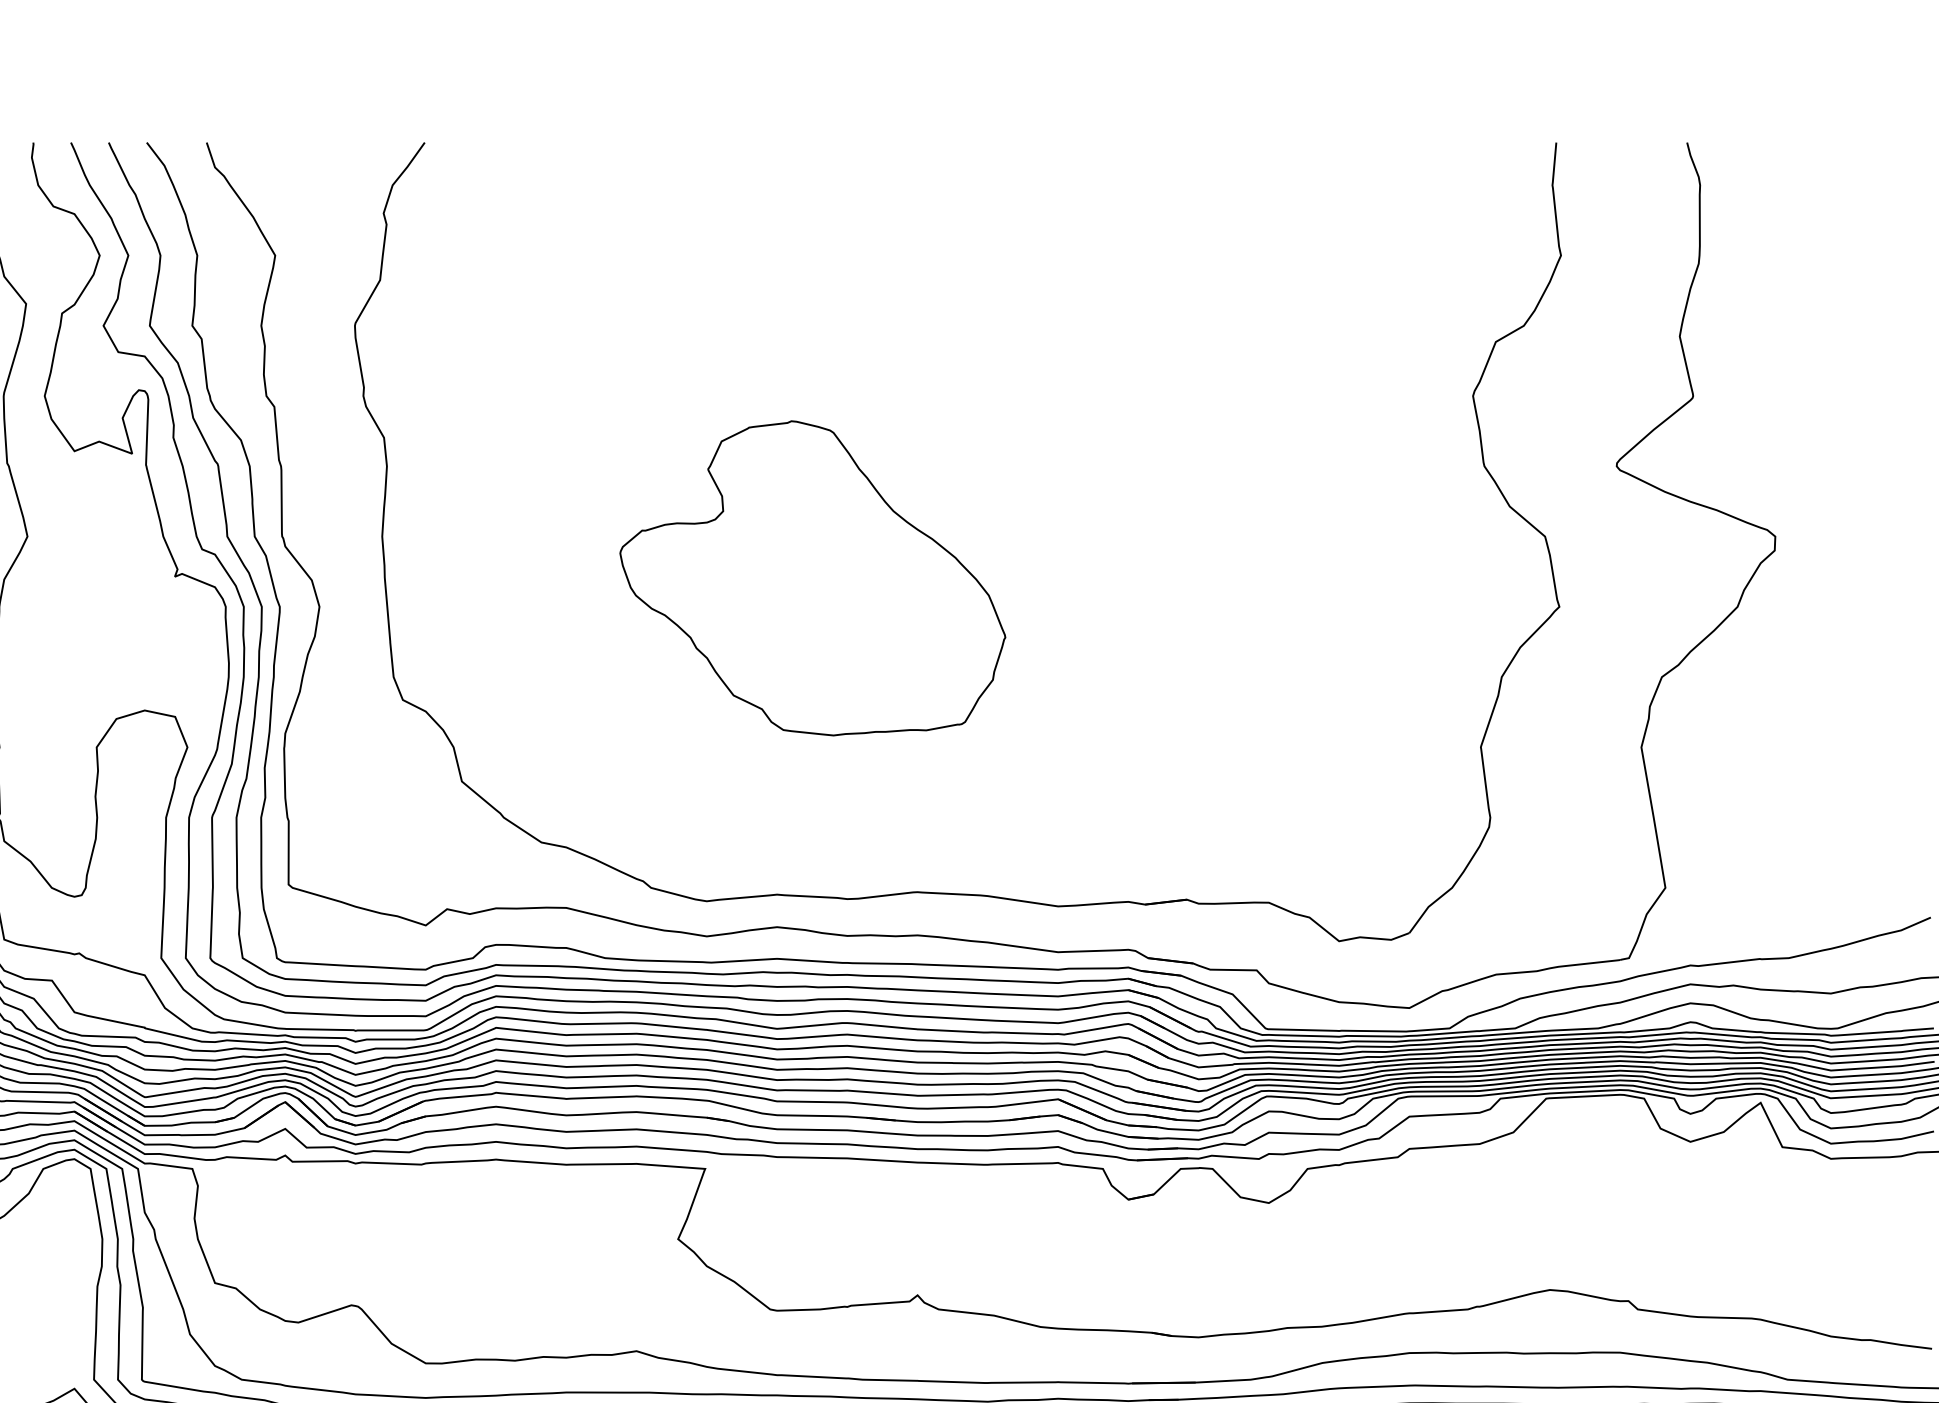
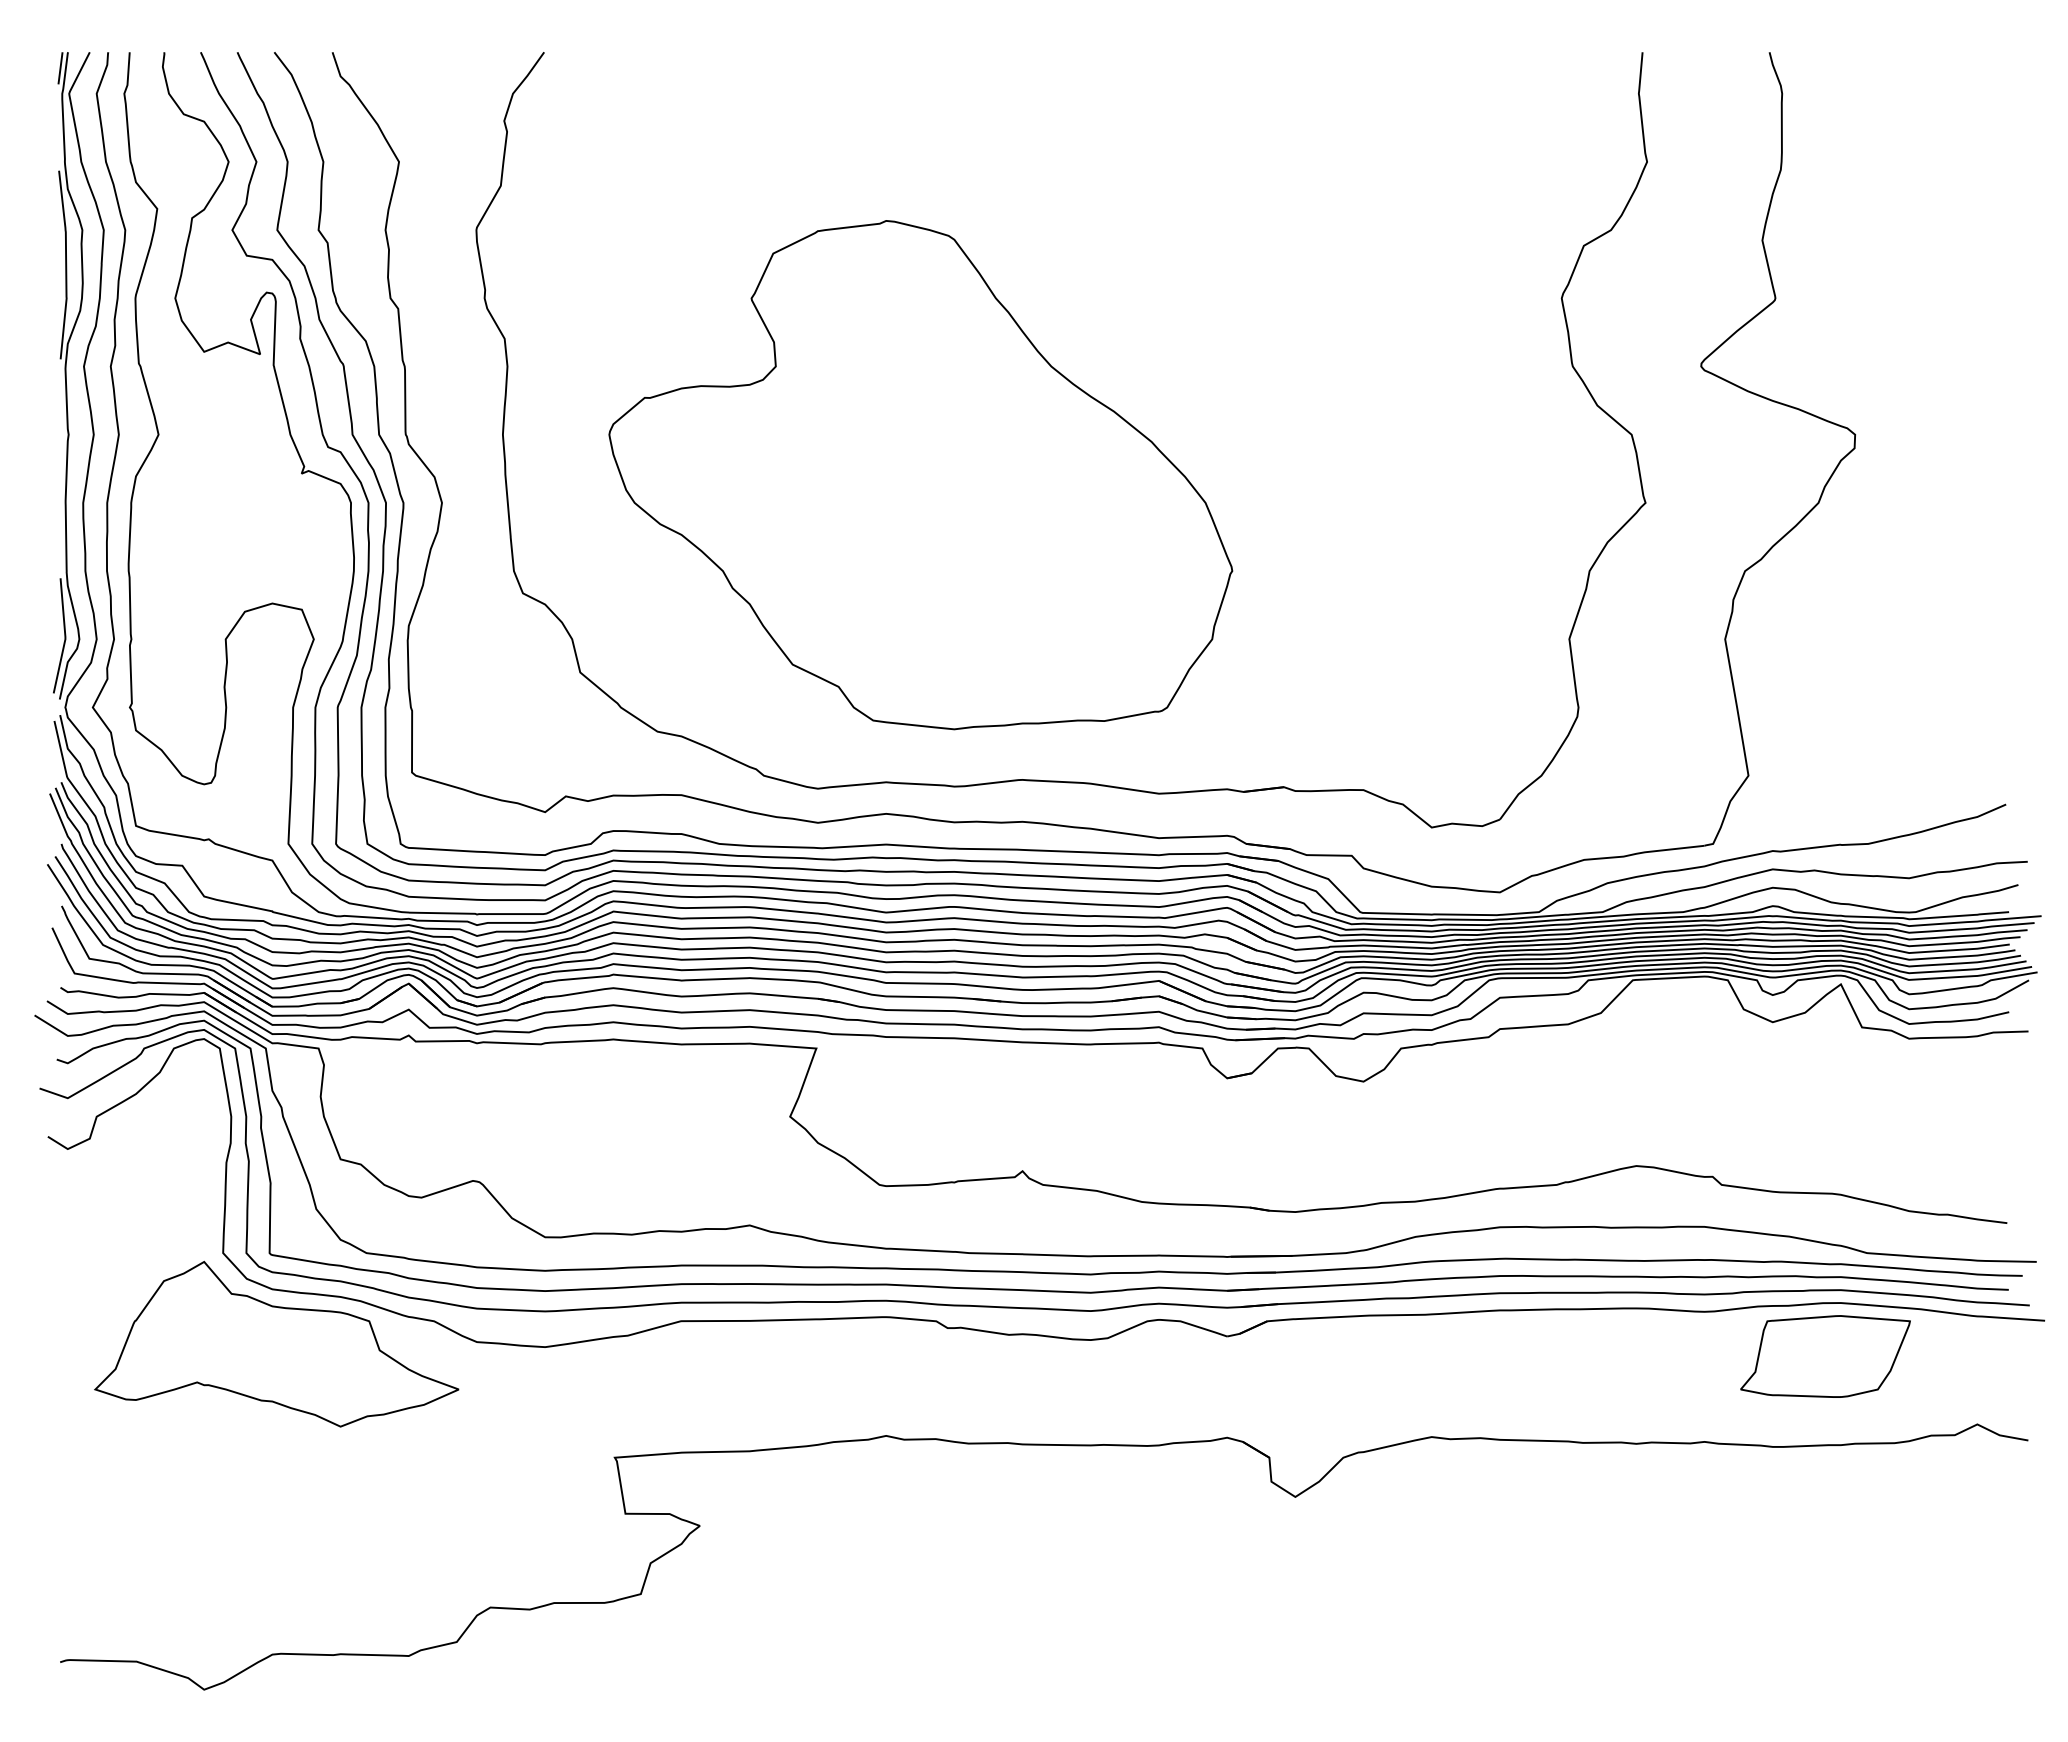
part: (812, 578) -> (920, 475), size x1.67

